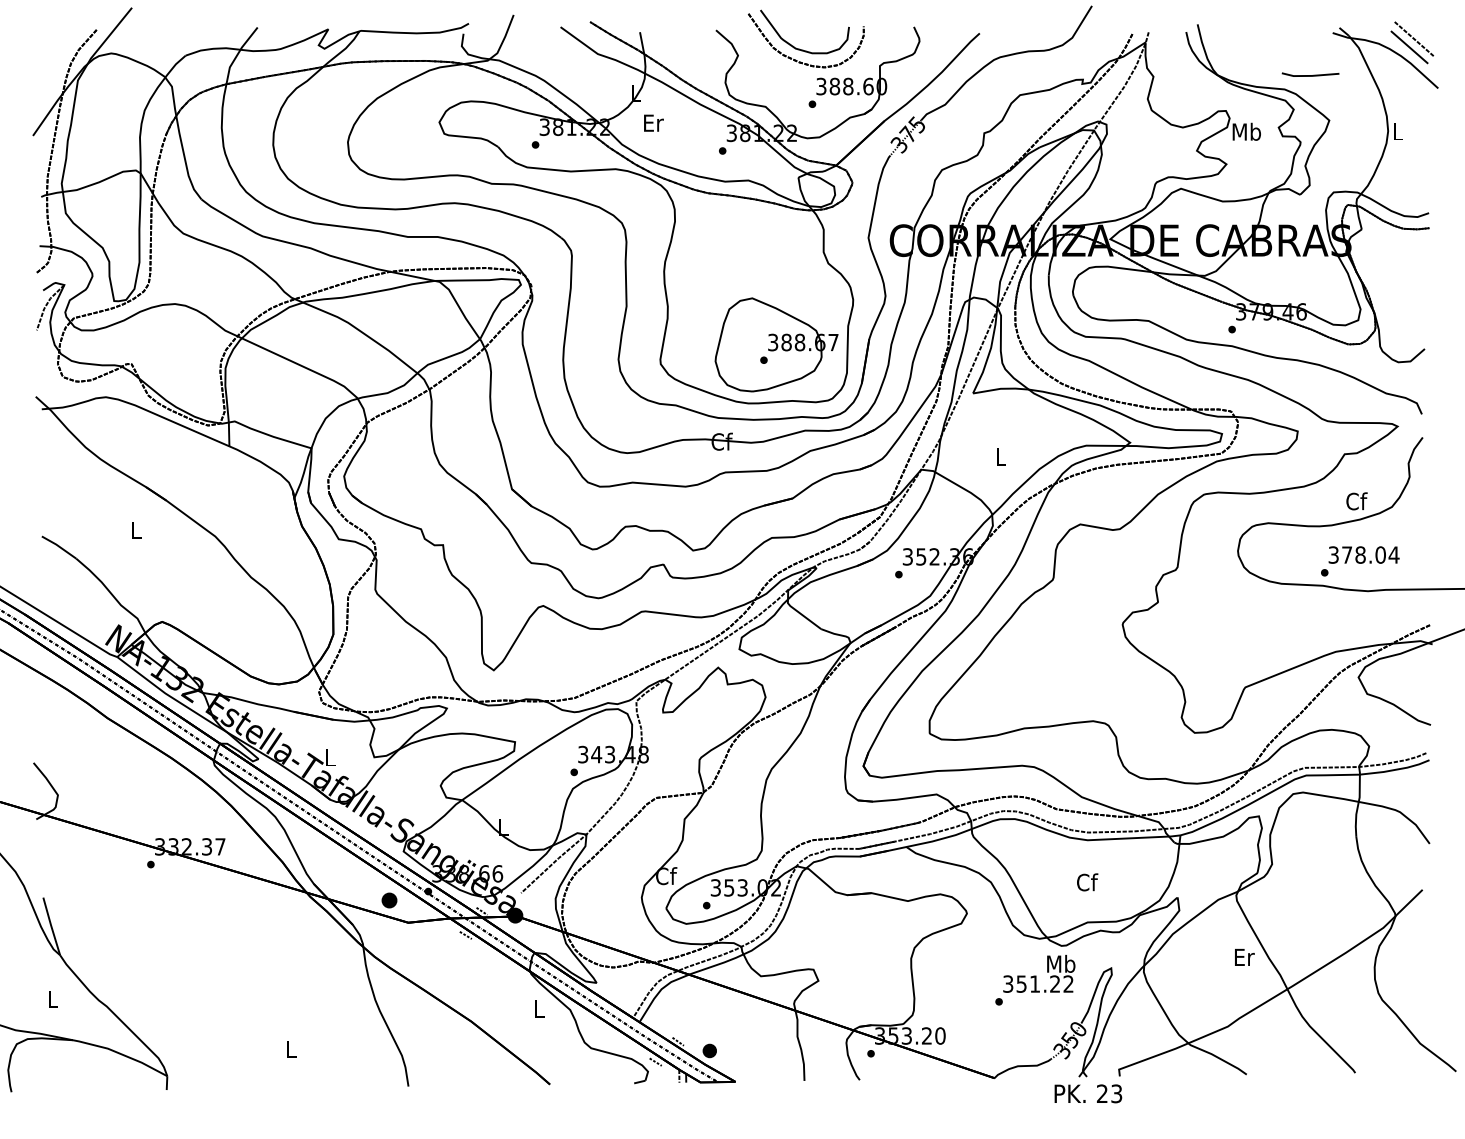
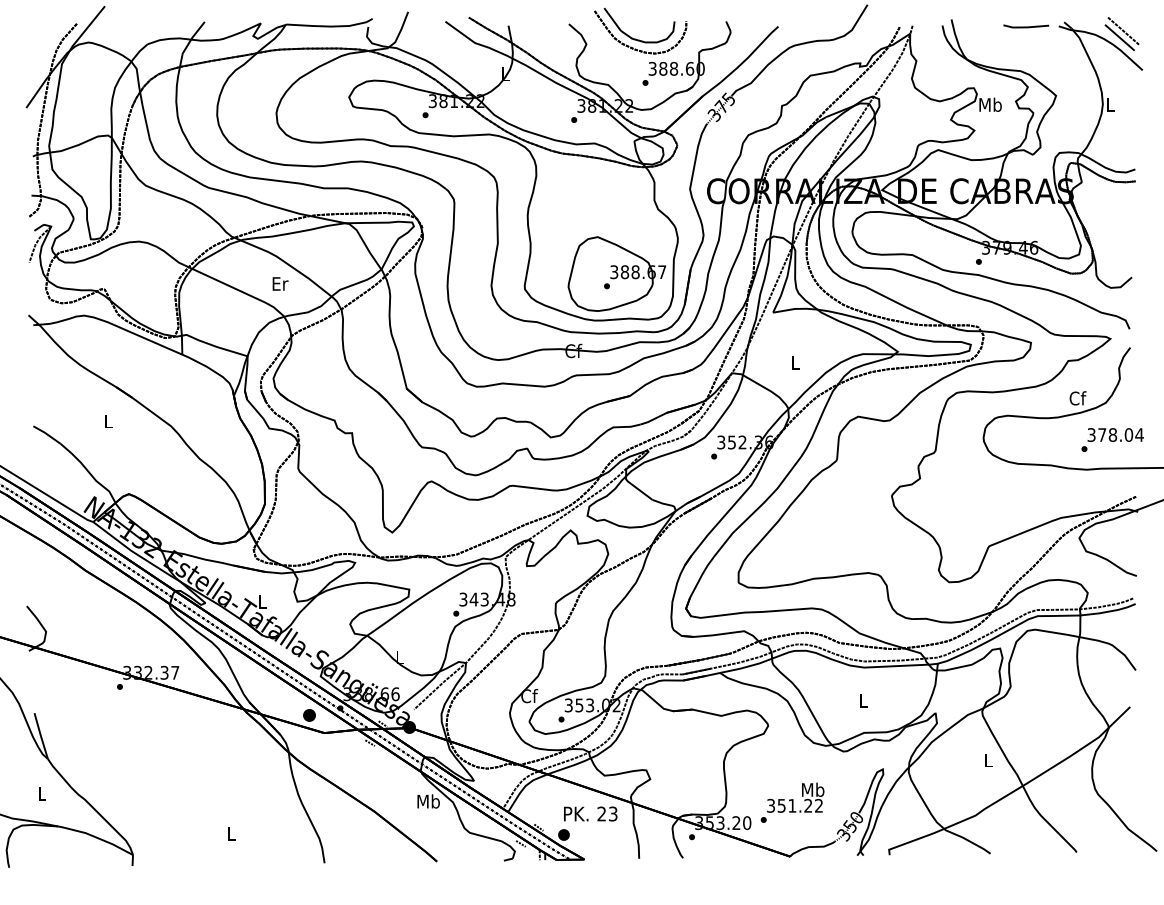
line: (1310, 74) -> (1026, 26), moved
text: (653, 122) -> (280, 283), moved
text: (1360, 560) -> (1112, 439), moved
text: (1086, 881) -> (863, 700), Cf -> L
text: (1244, 957) -> (988, 760), Er -> L
text: (1035, 979) -> (792, 802), moved
text: (539, 1008) -> (428, 801), L -> Mb
text: (1088, 1093) -> (590, 813), moved

